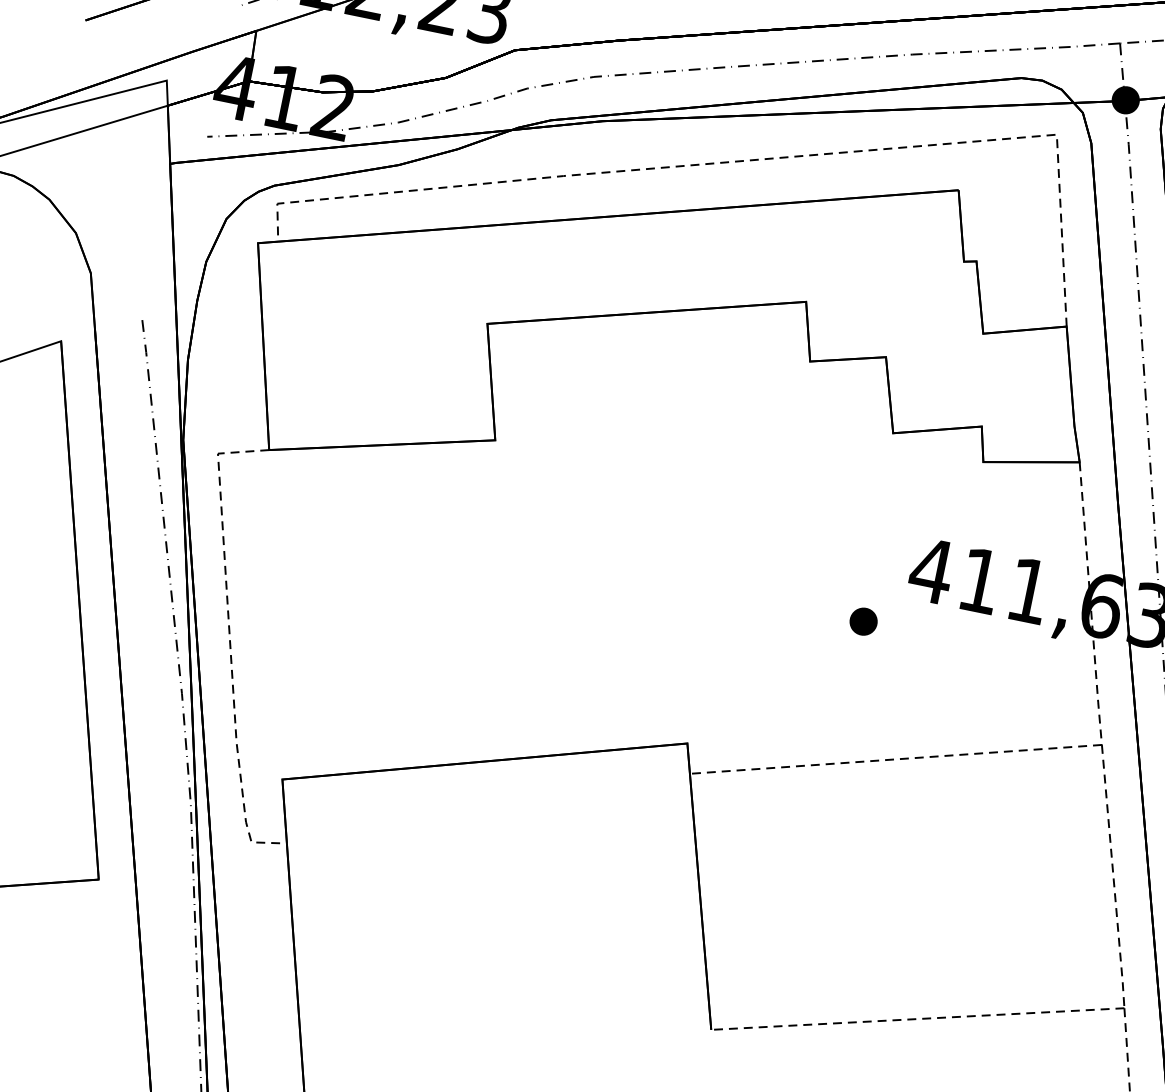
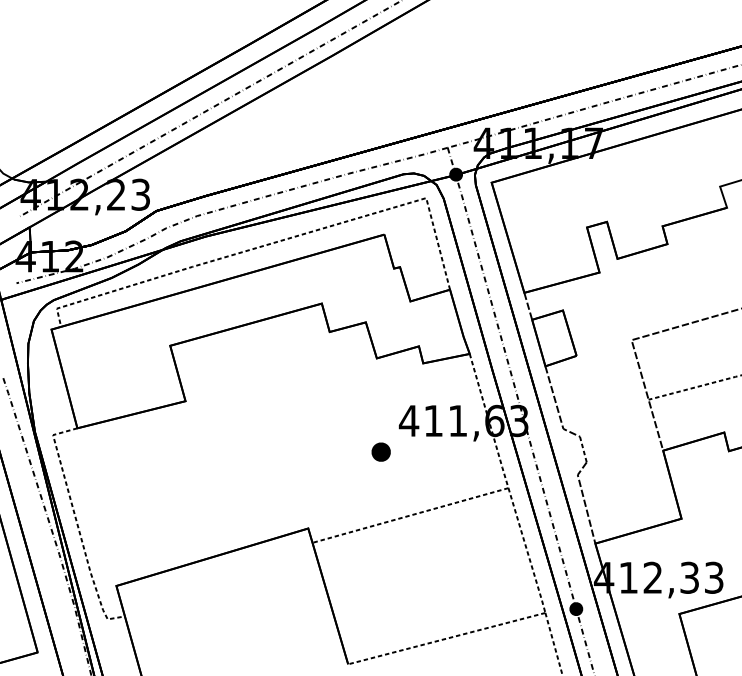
part: (863, 622) -> (381, 452), size x1.4

